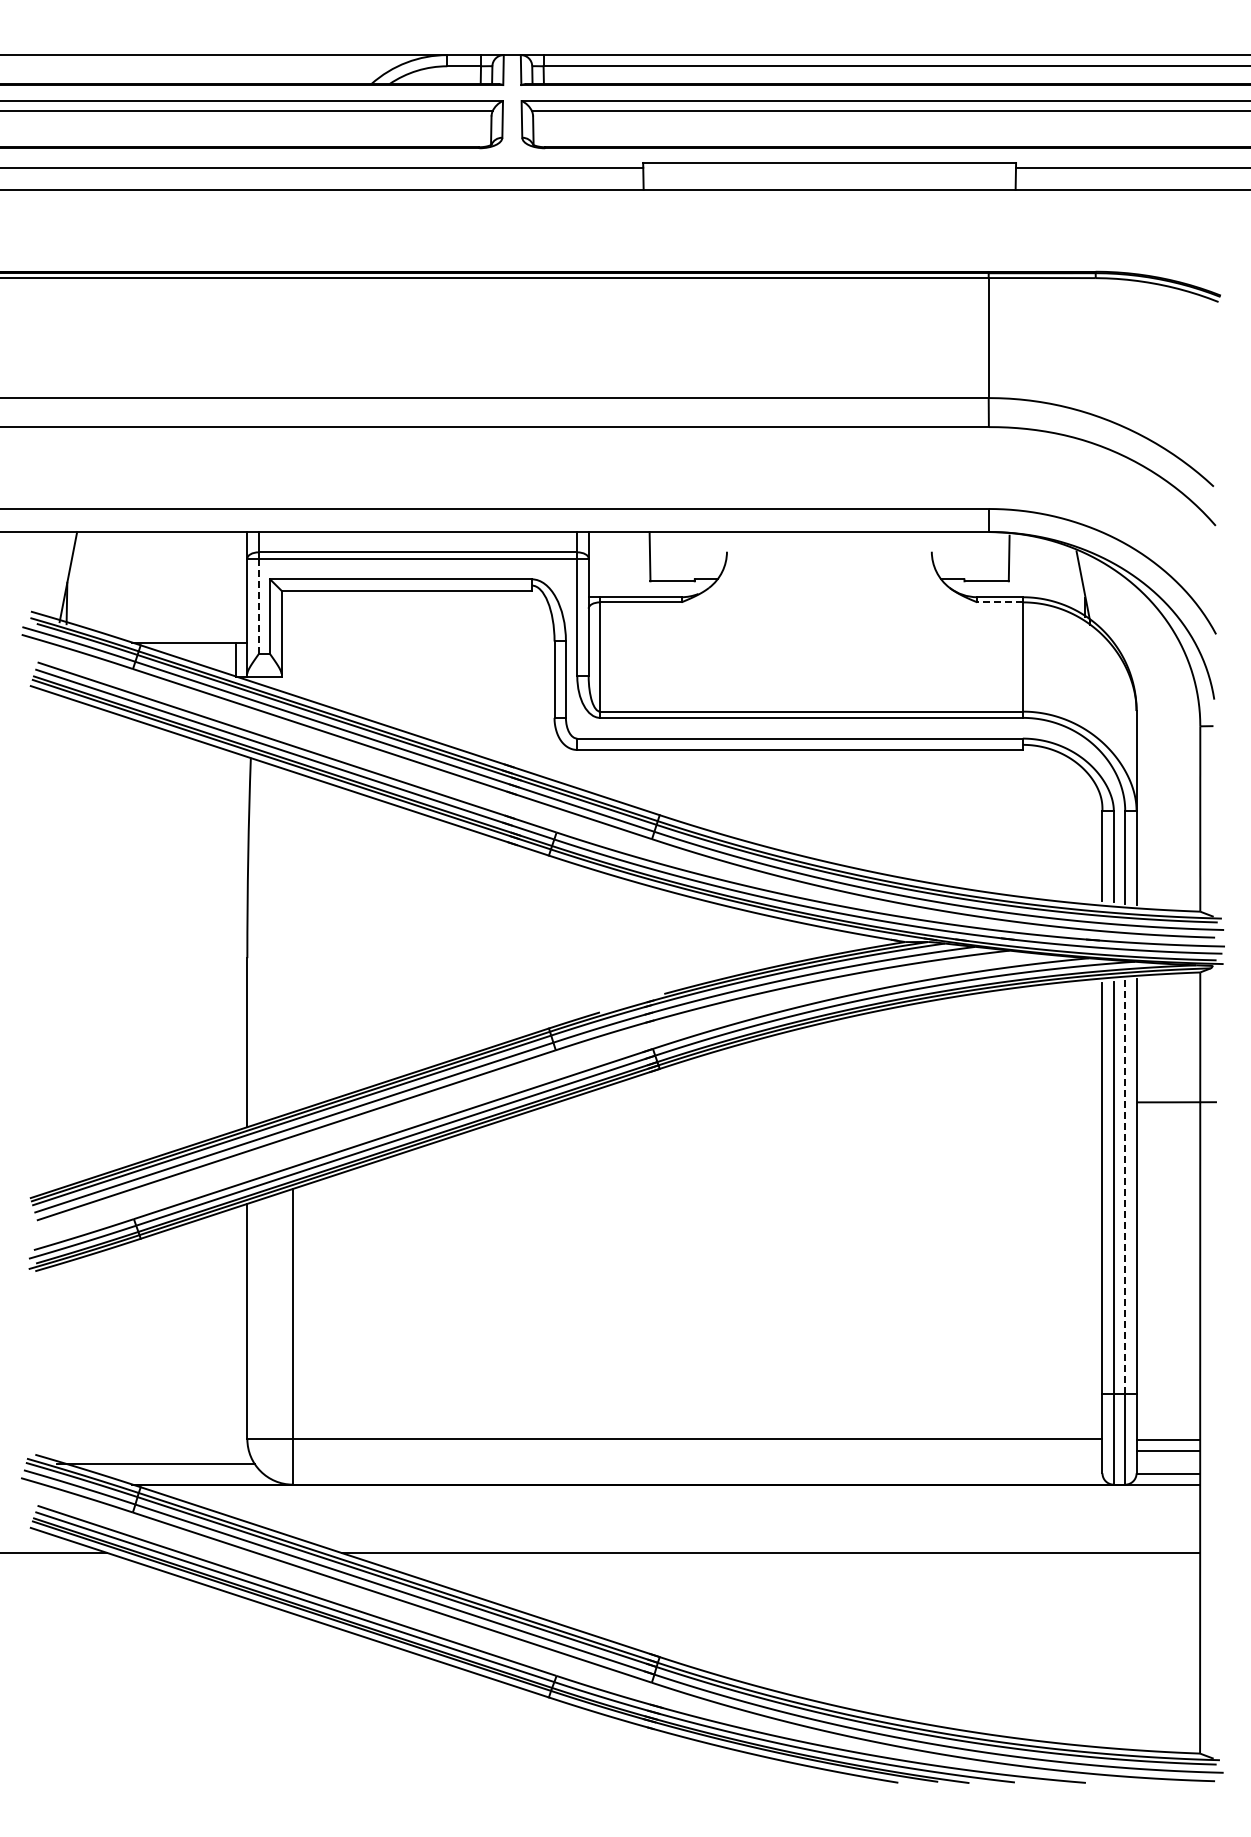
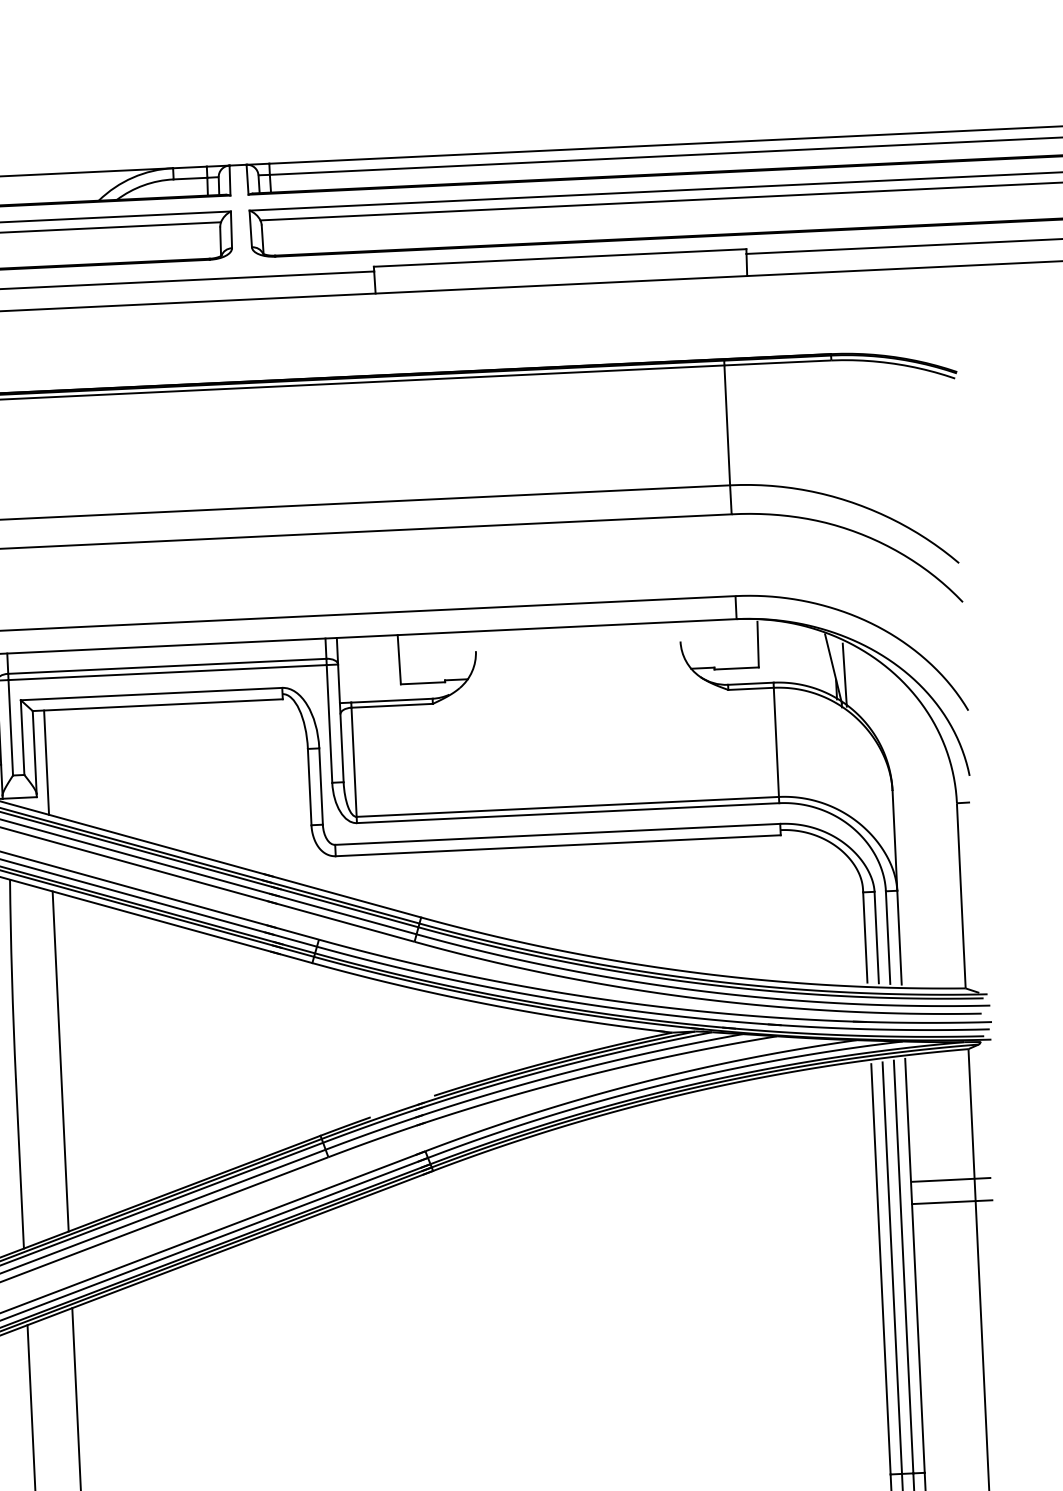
line: (1093, 592) -> (843, 674), added
line: (1000, 602) -> (751, 688), dashed -> solid
line: (258, 606) -> (10, 727), dashed -> solid
line: (292, 642) -> (46, 762), added
line: (292, 941) -> (60, 1060), added
line: (1176, 1124) -> (951, 1202), added
line: (1125, 1187) -> (903, 1267), dashed -> solid

